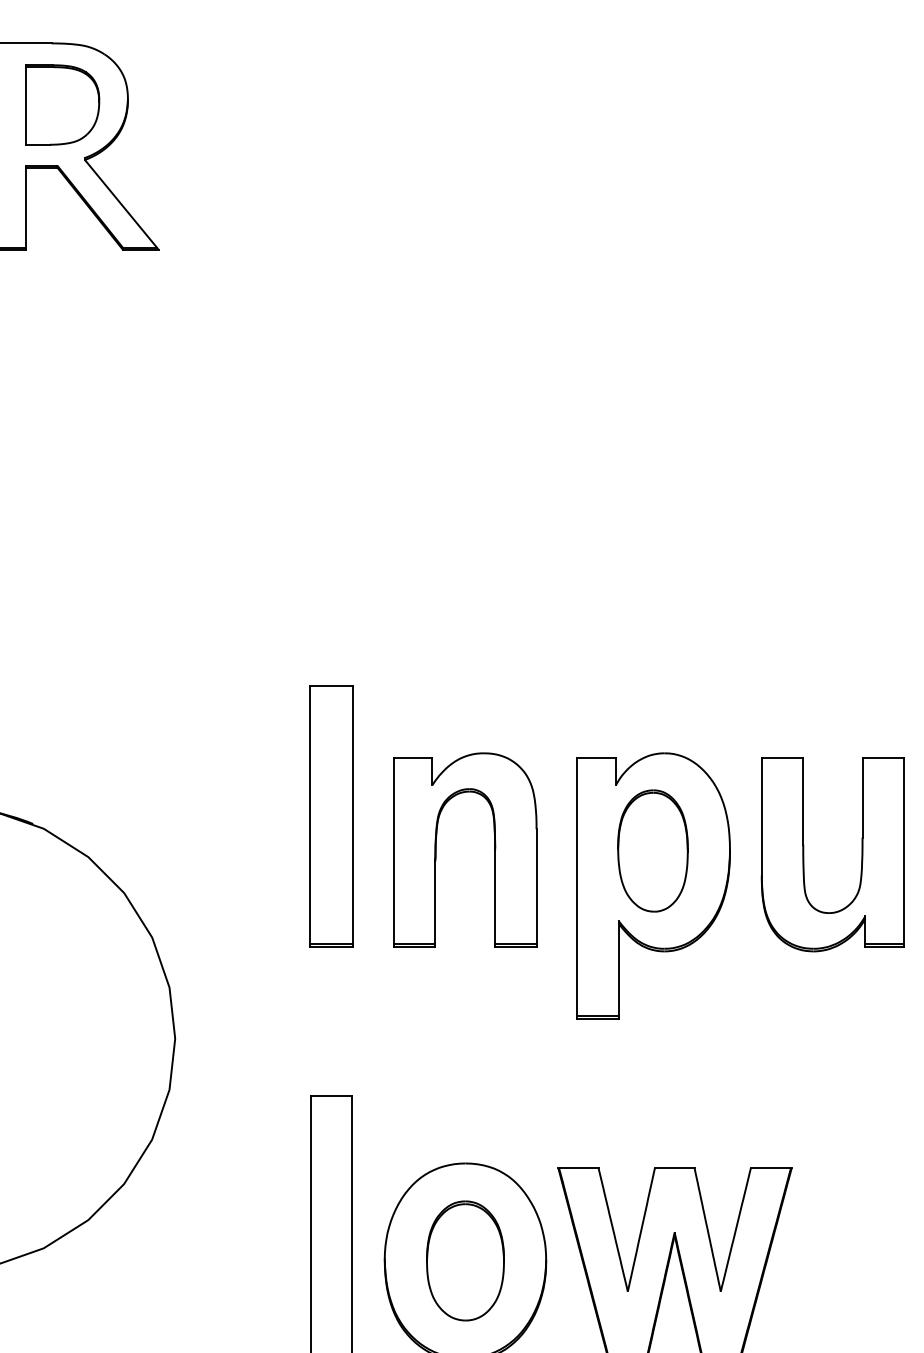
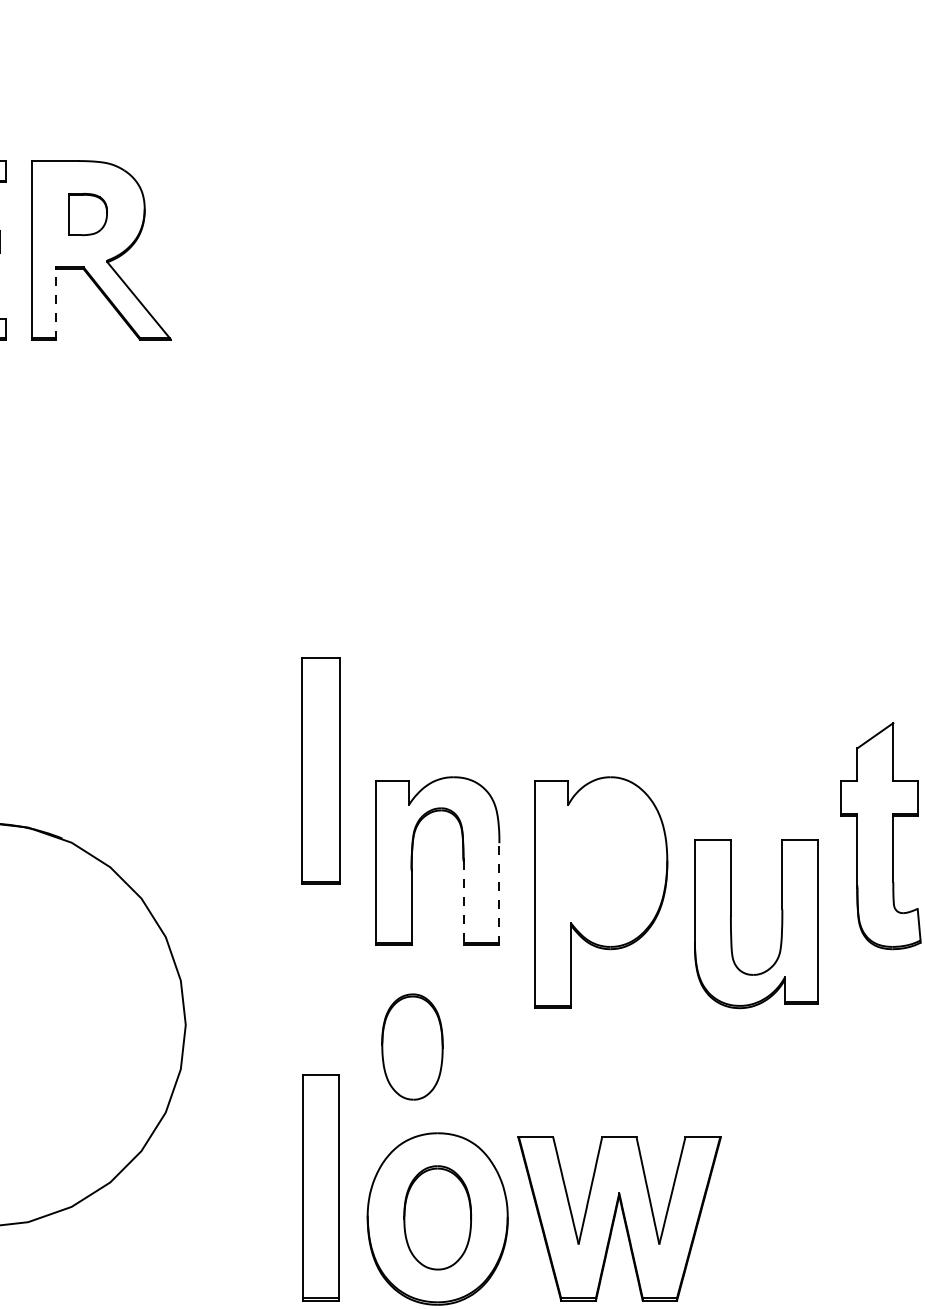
part: (61, 104) -> (87, 214), size x0.6
line: (26, 208) -> (56, 304), solid -> dashed
part: (330, 815) -> (320, 770), moved
part: (653, 850) -> (412, 1046), moved
part: (803, 854) -> (731, 924), moved
line: (536, 887) -> (499, 893), solid -> dashed
line: (495, 898) -> (463, 903), solid -> dashed

